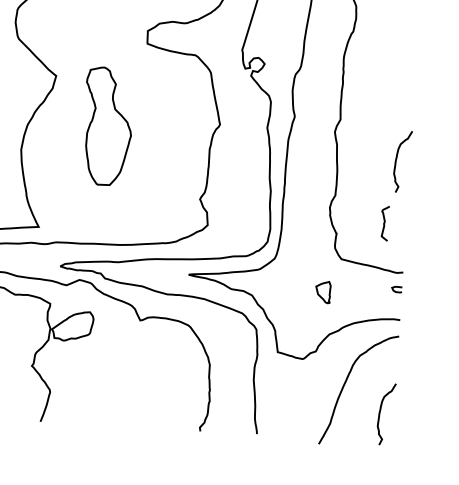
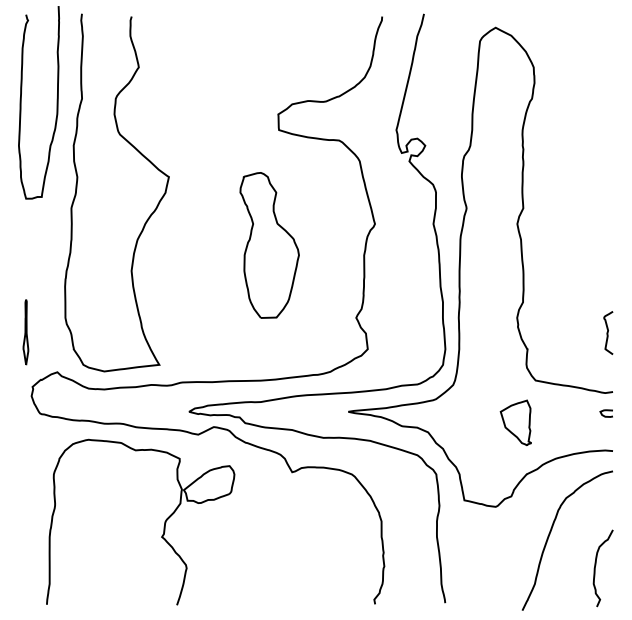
part: (107, 126) -> (269, 245), moved
curve: (397, 159) -> (596, 252), removed
curve: (385, 223) -> (608, 332), moved
part: (323, 292) -> (515, 422), size x1.67

